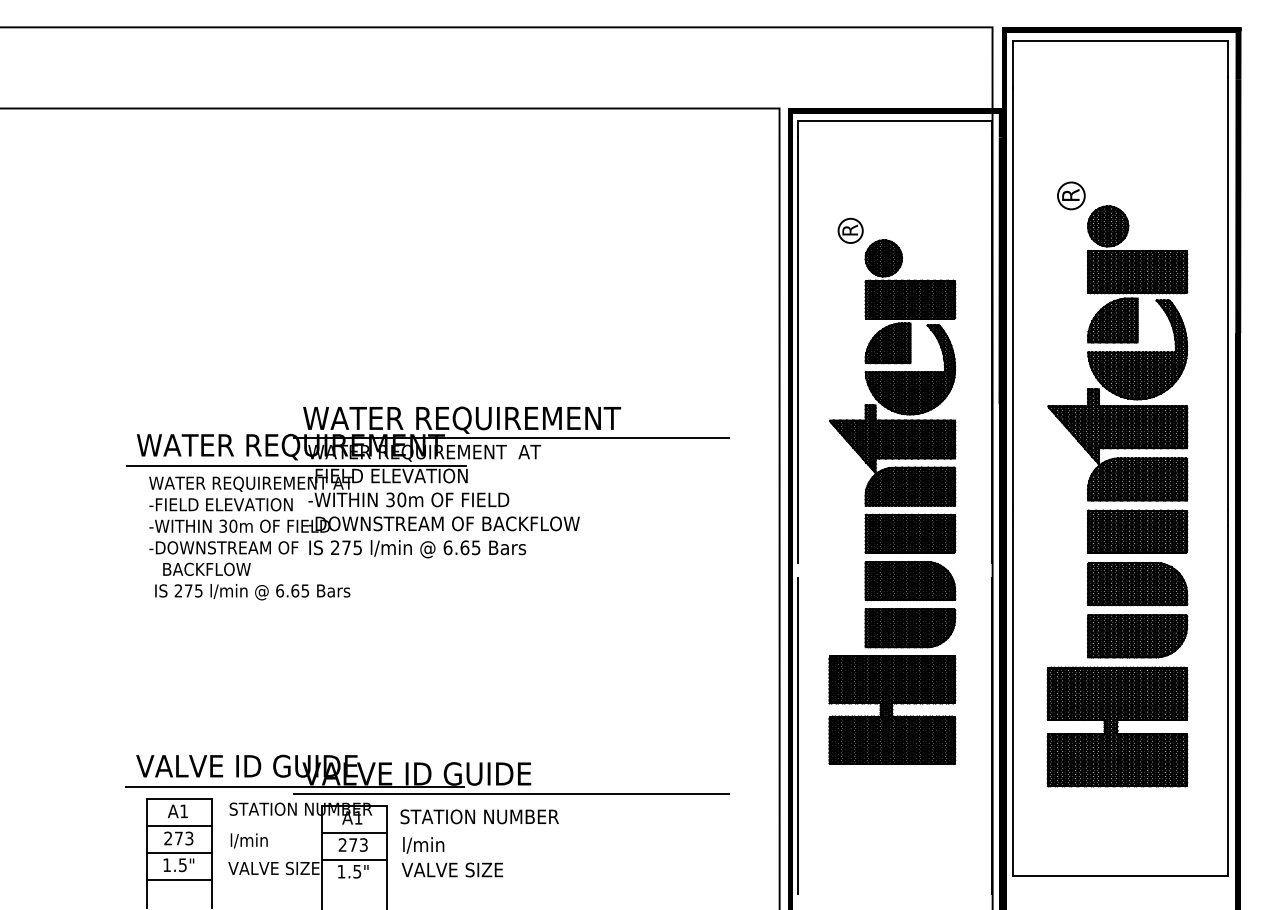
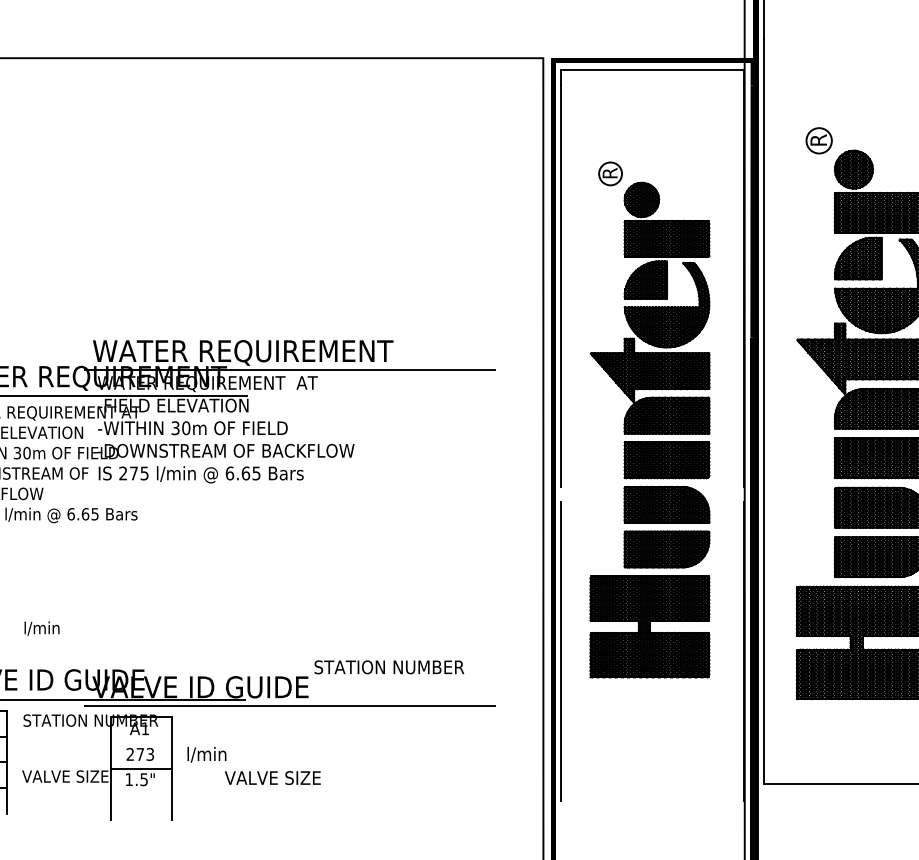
text: (479, 816) -> (389, 666), moved
line: (353, 832) -> (140, 742), removed
text: (248, 840) -> (41, 628), moved
text: (452, 869) -> (272, 777), moved

